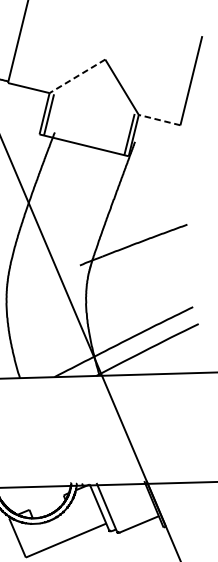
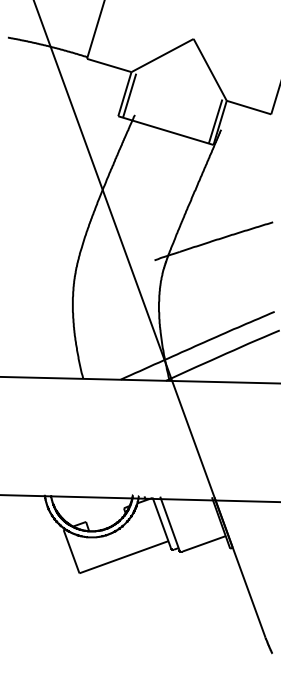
line: (77, 76) -> (162, 55), dashed -> solid
line: (159, 120) -> (248, 107), dashed -> solid

